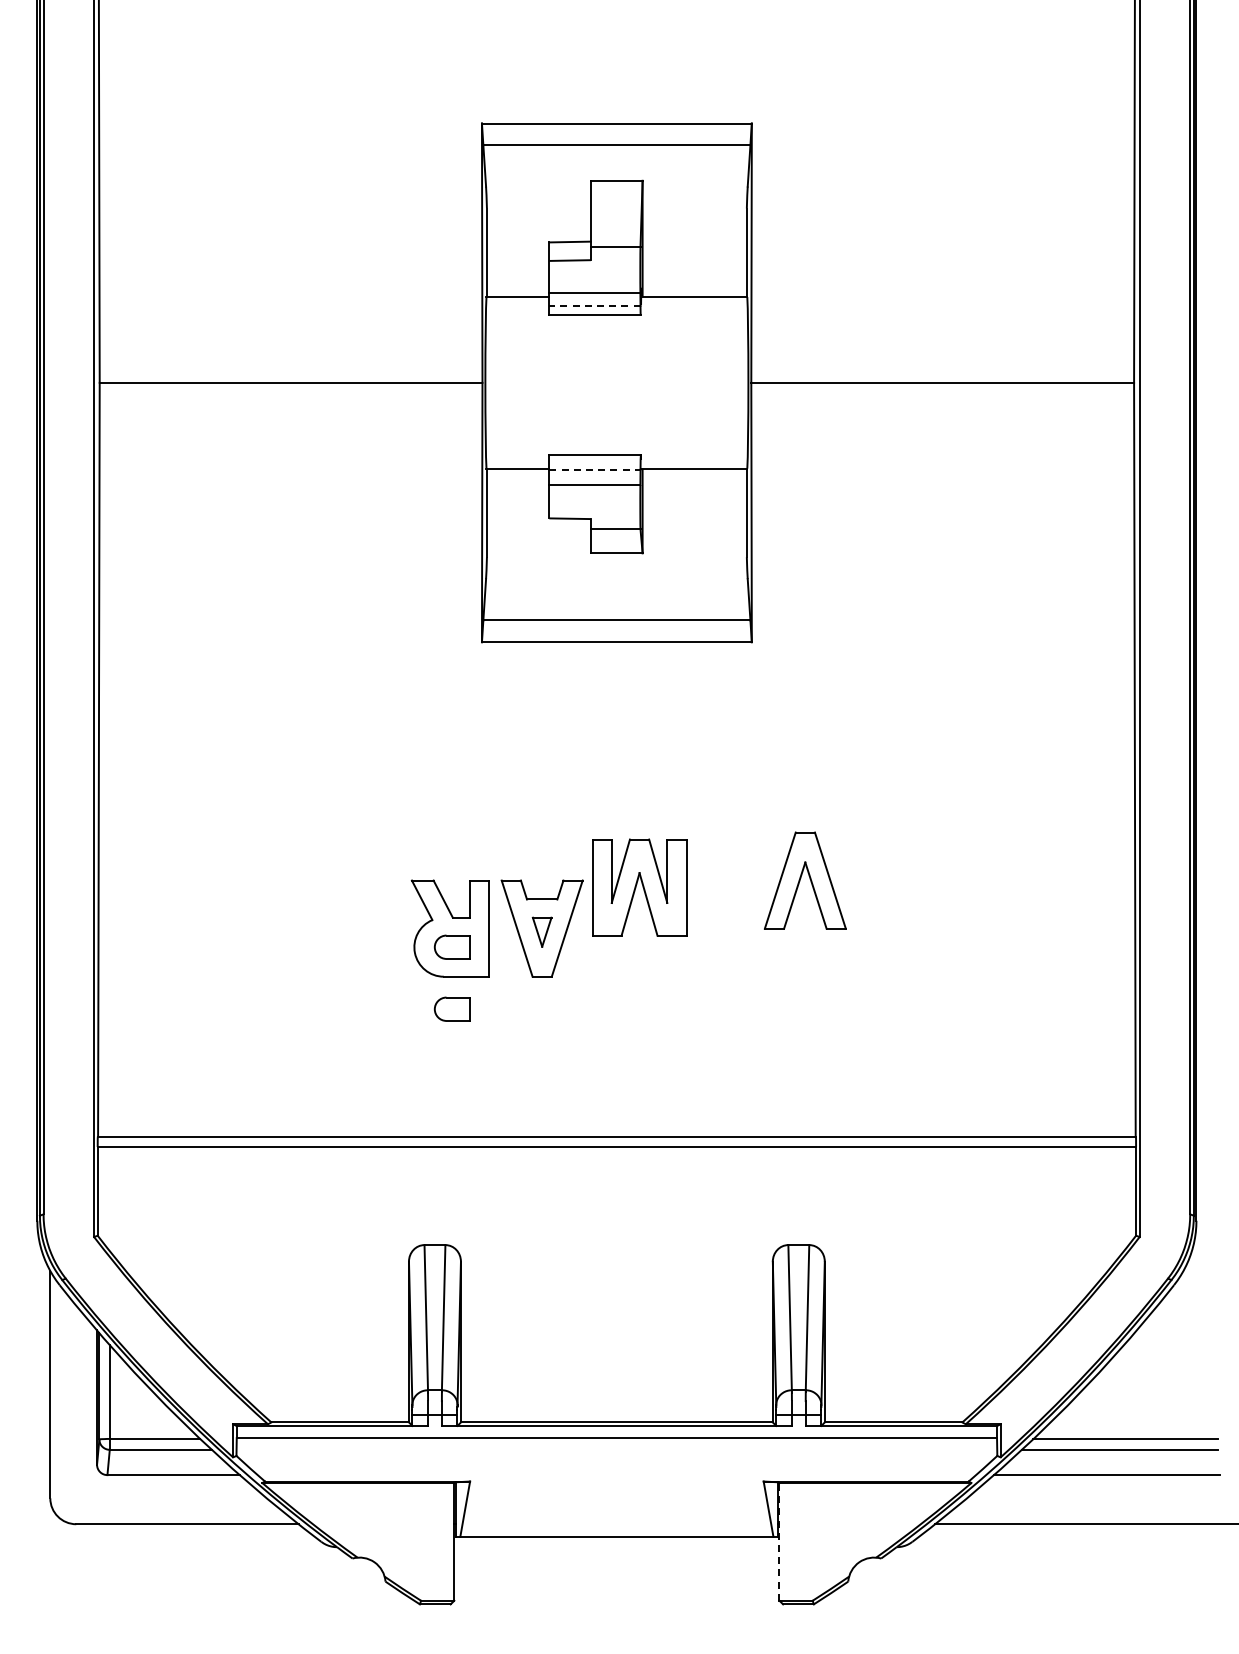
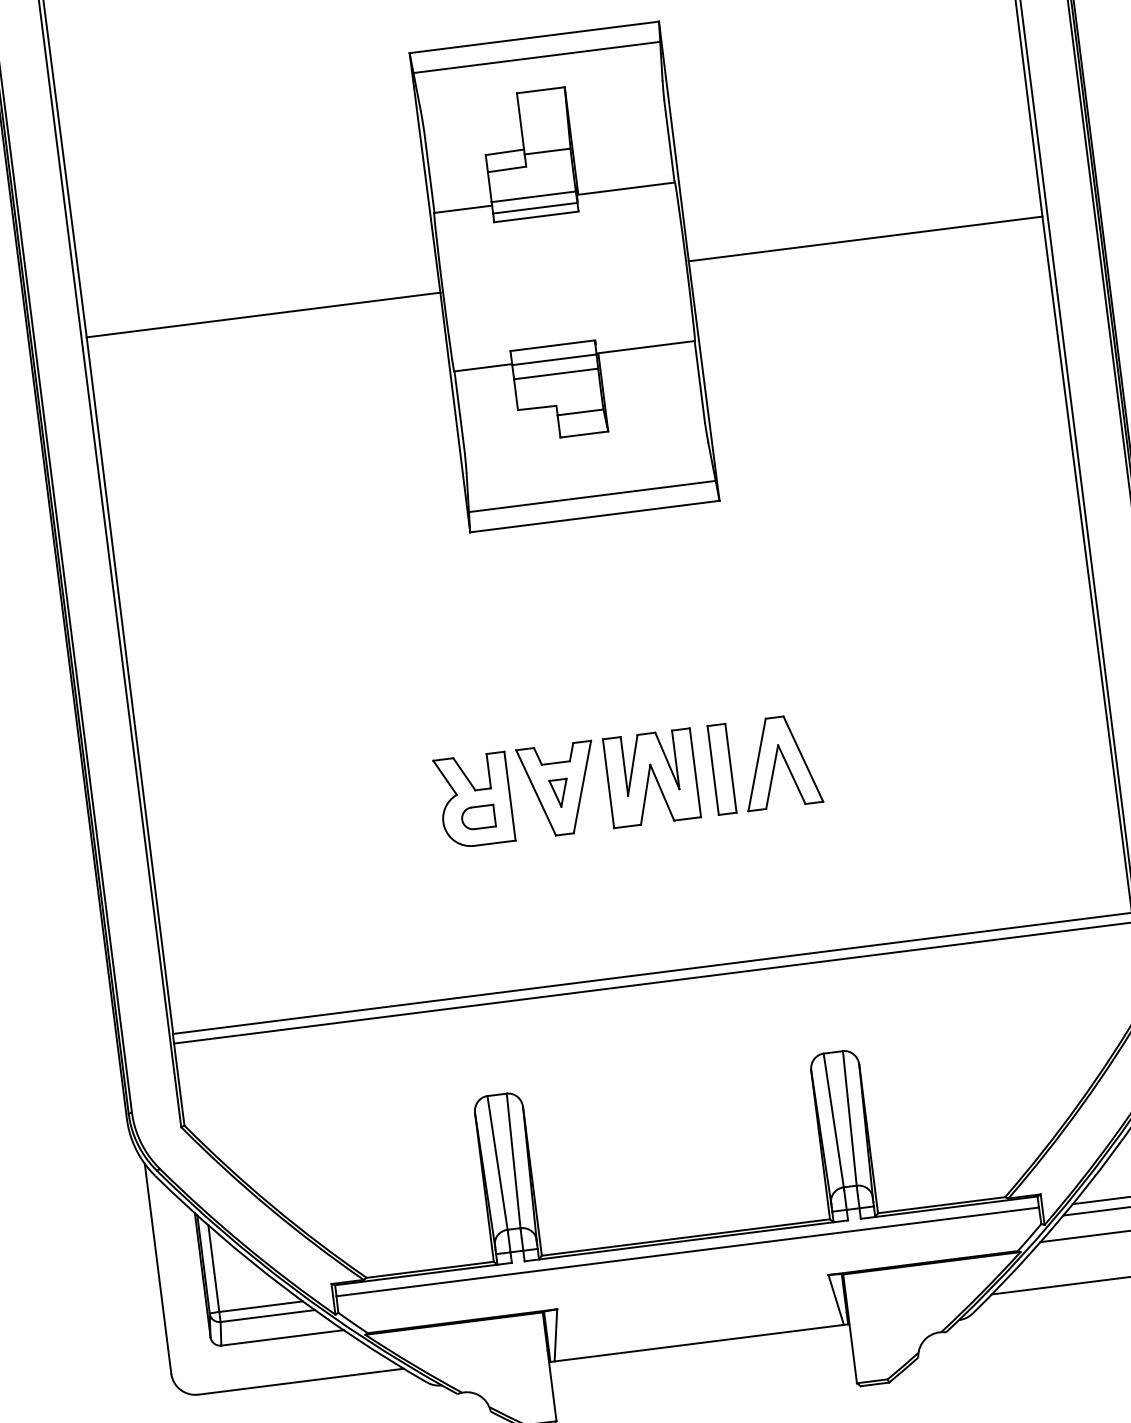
line: (594, 305) -> (534, 208), dashed -> solid
line: (594, 469) -> (554, 359), dashed -> solid
part: (805, 880) -> (780, 761), moved
part: (639, 887) -> (651, 778), moved
part: (718, 928) -> (722, 769), added
part: (451, 1008) -> (484, 874), removed
line: (779, 1541) -> (850, 1328), dashed -> solid

